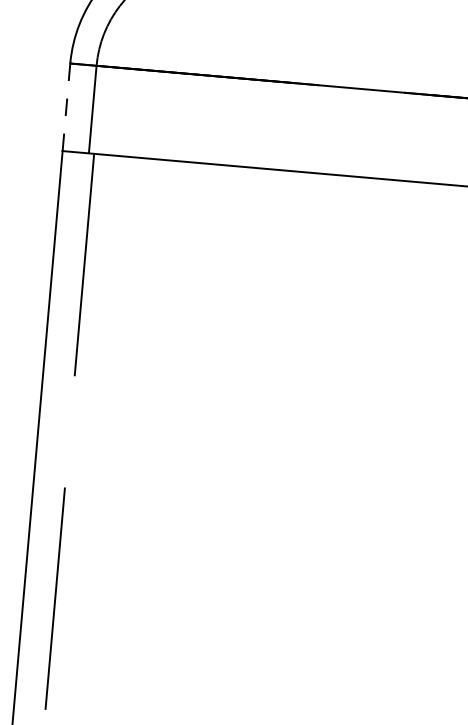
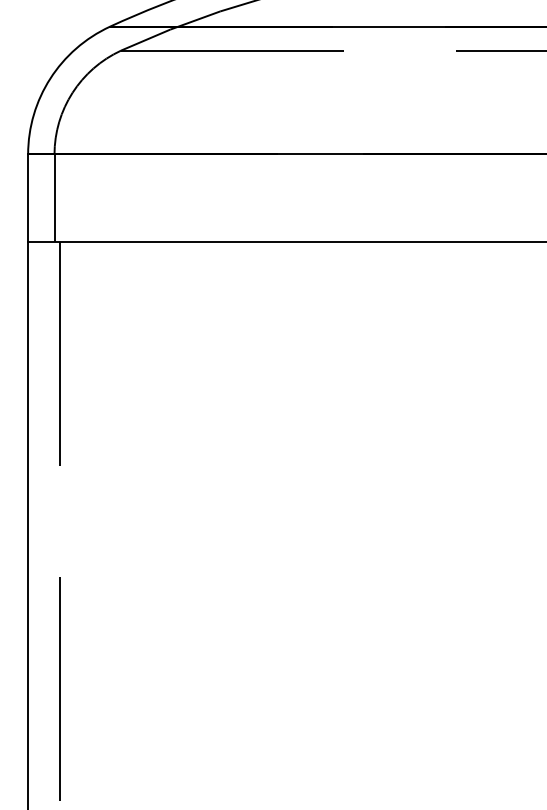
line: (66, 107) -> (28, 198), dashed -> solid

